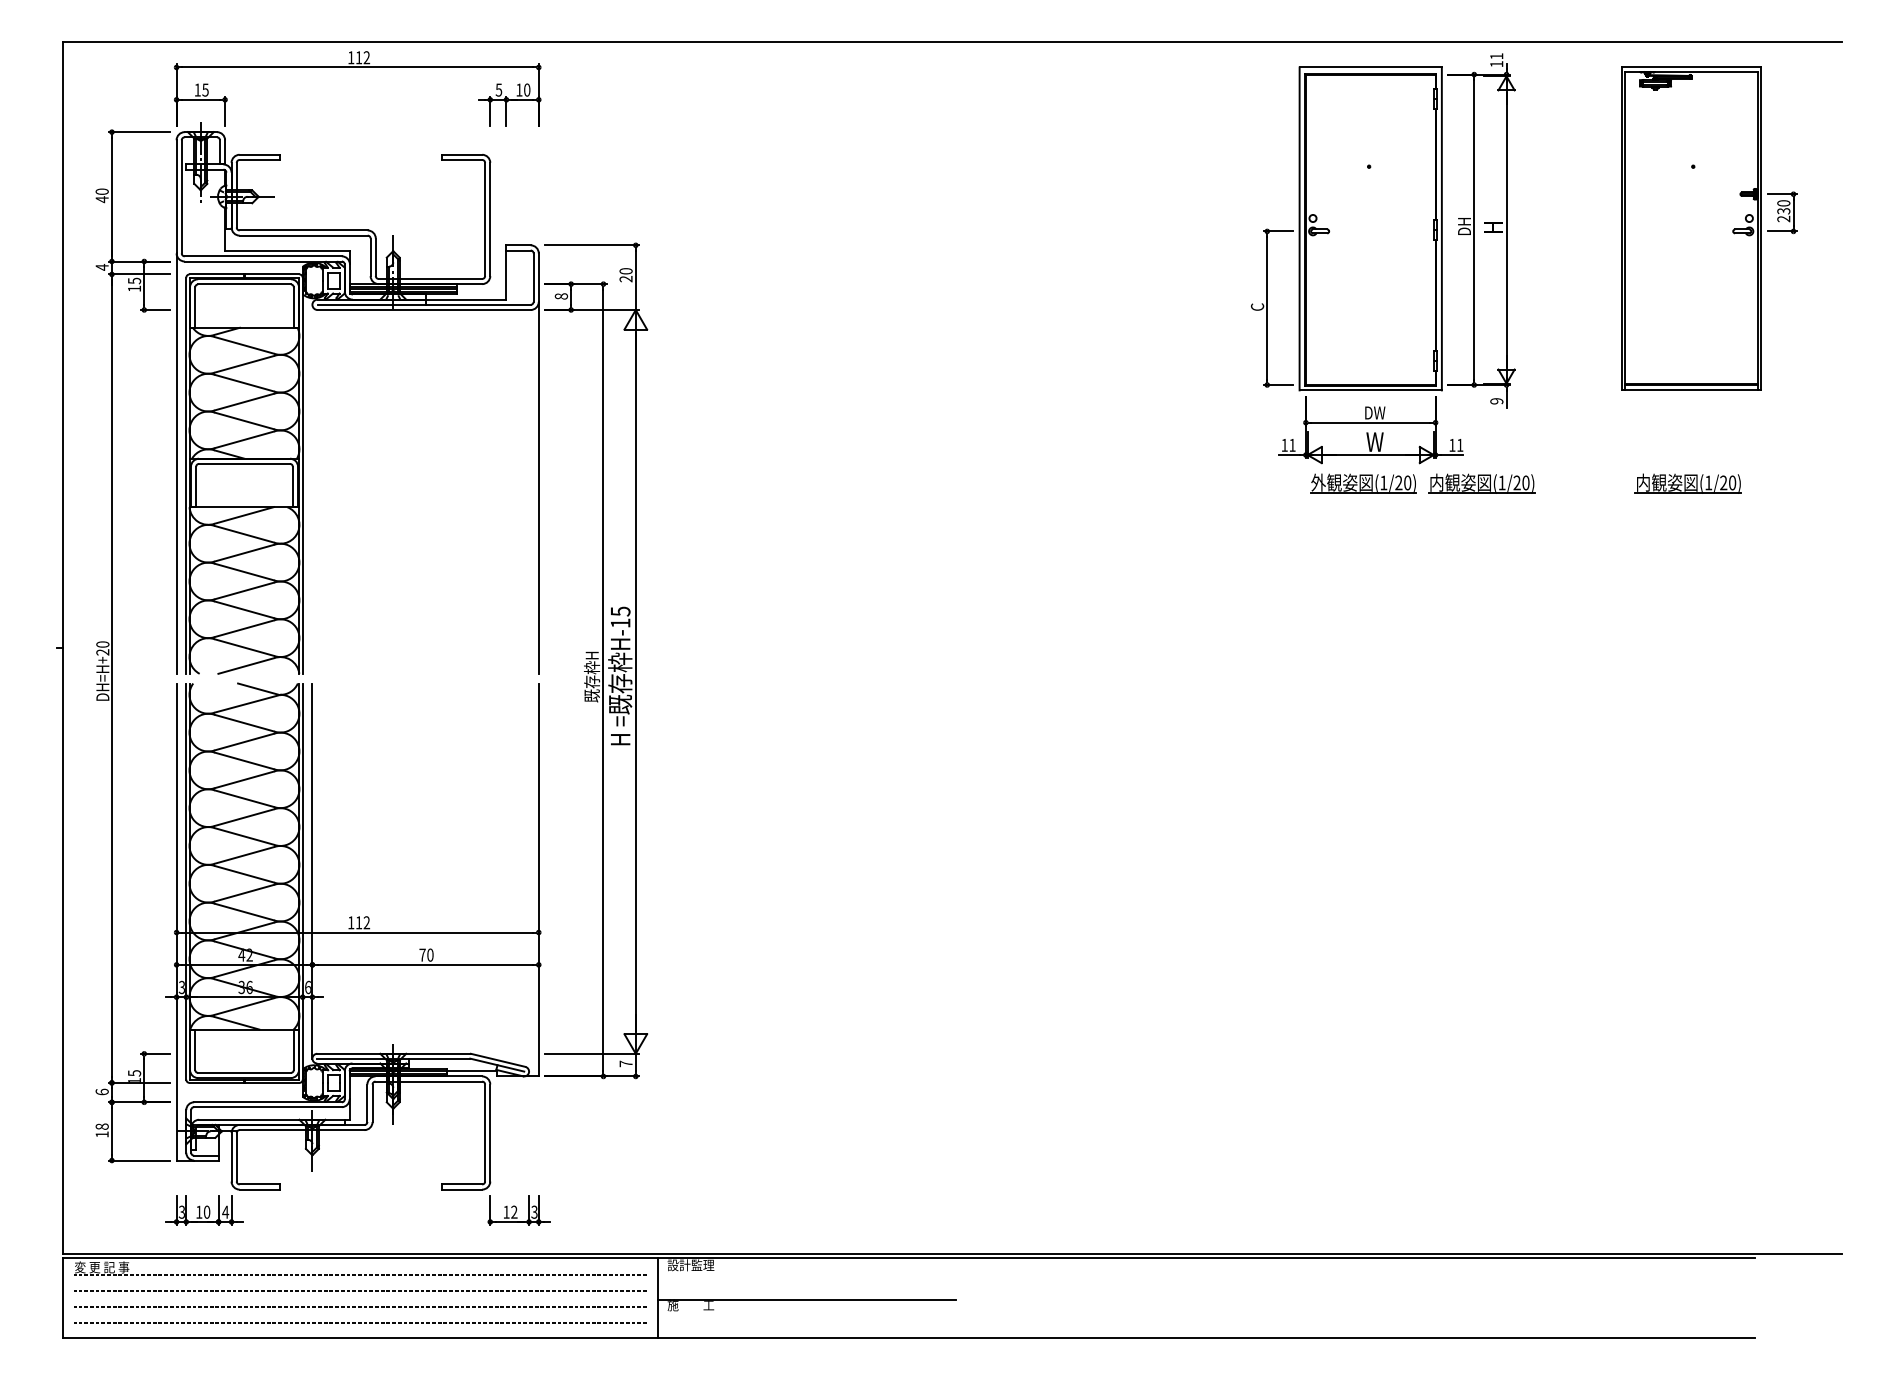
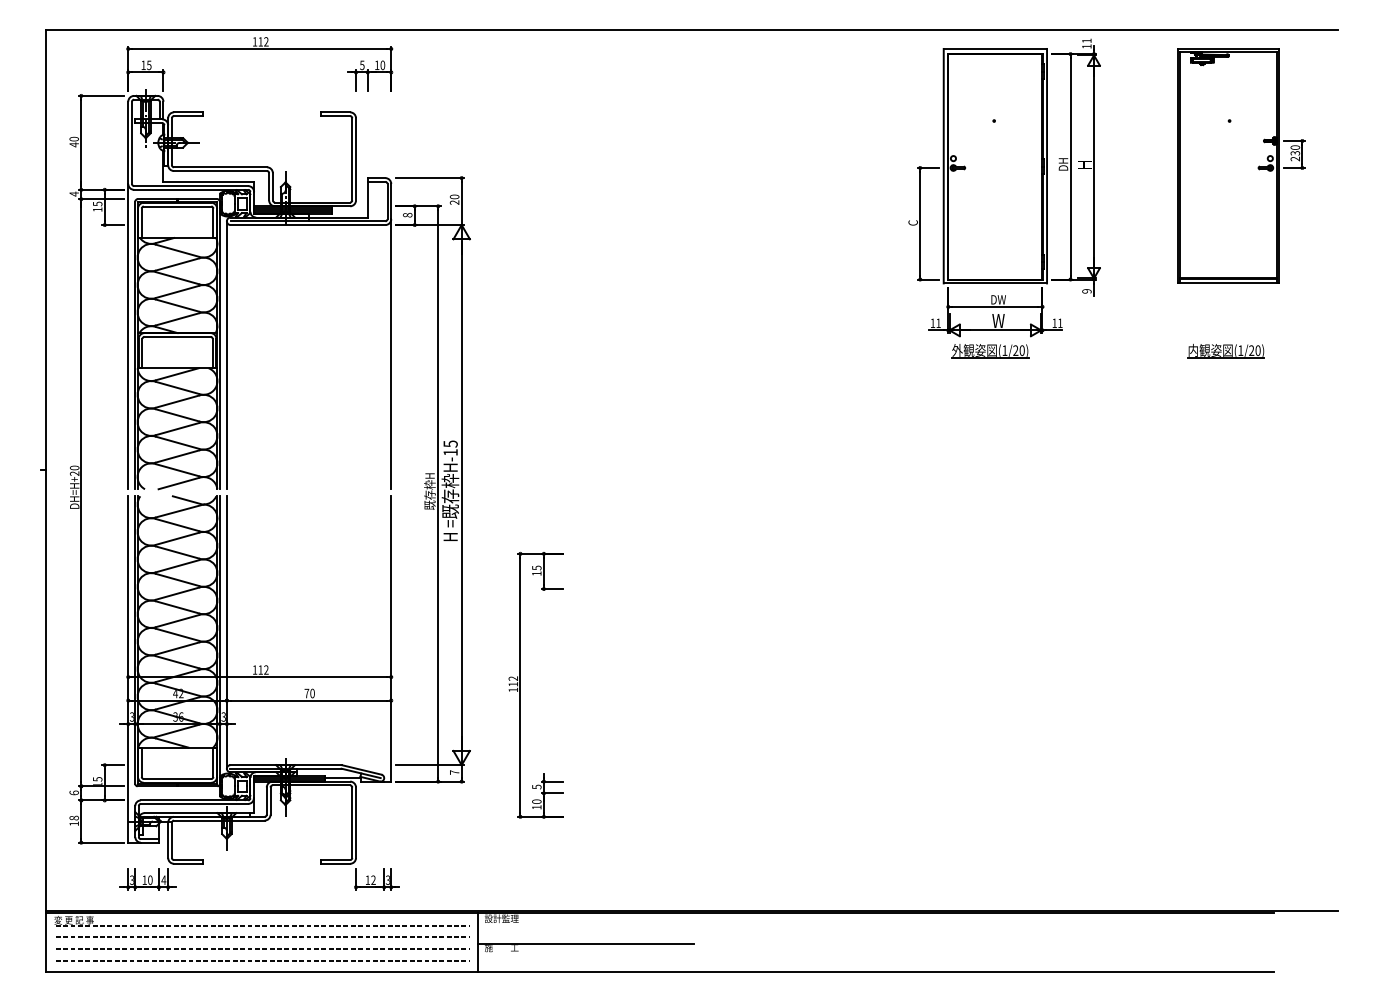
part: (1481, 482) -> (1075, 350), removed
line: (311, 489) -> (226, 355), added
part: (716, 942) -> (520, 684), added
text: (307, 986) -> (223, 716), 6 -> 3

